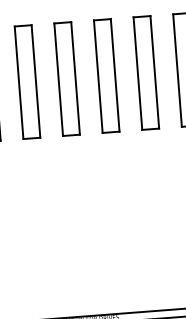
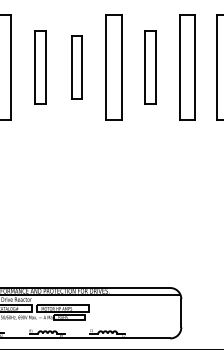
part: (146, 73) -> (150, 67), size x0.7
part: (66, 79) -> (76, 67), size x0.6
part: (26, 82) -> (39, 67), size x0.7

